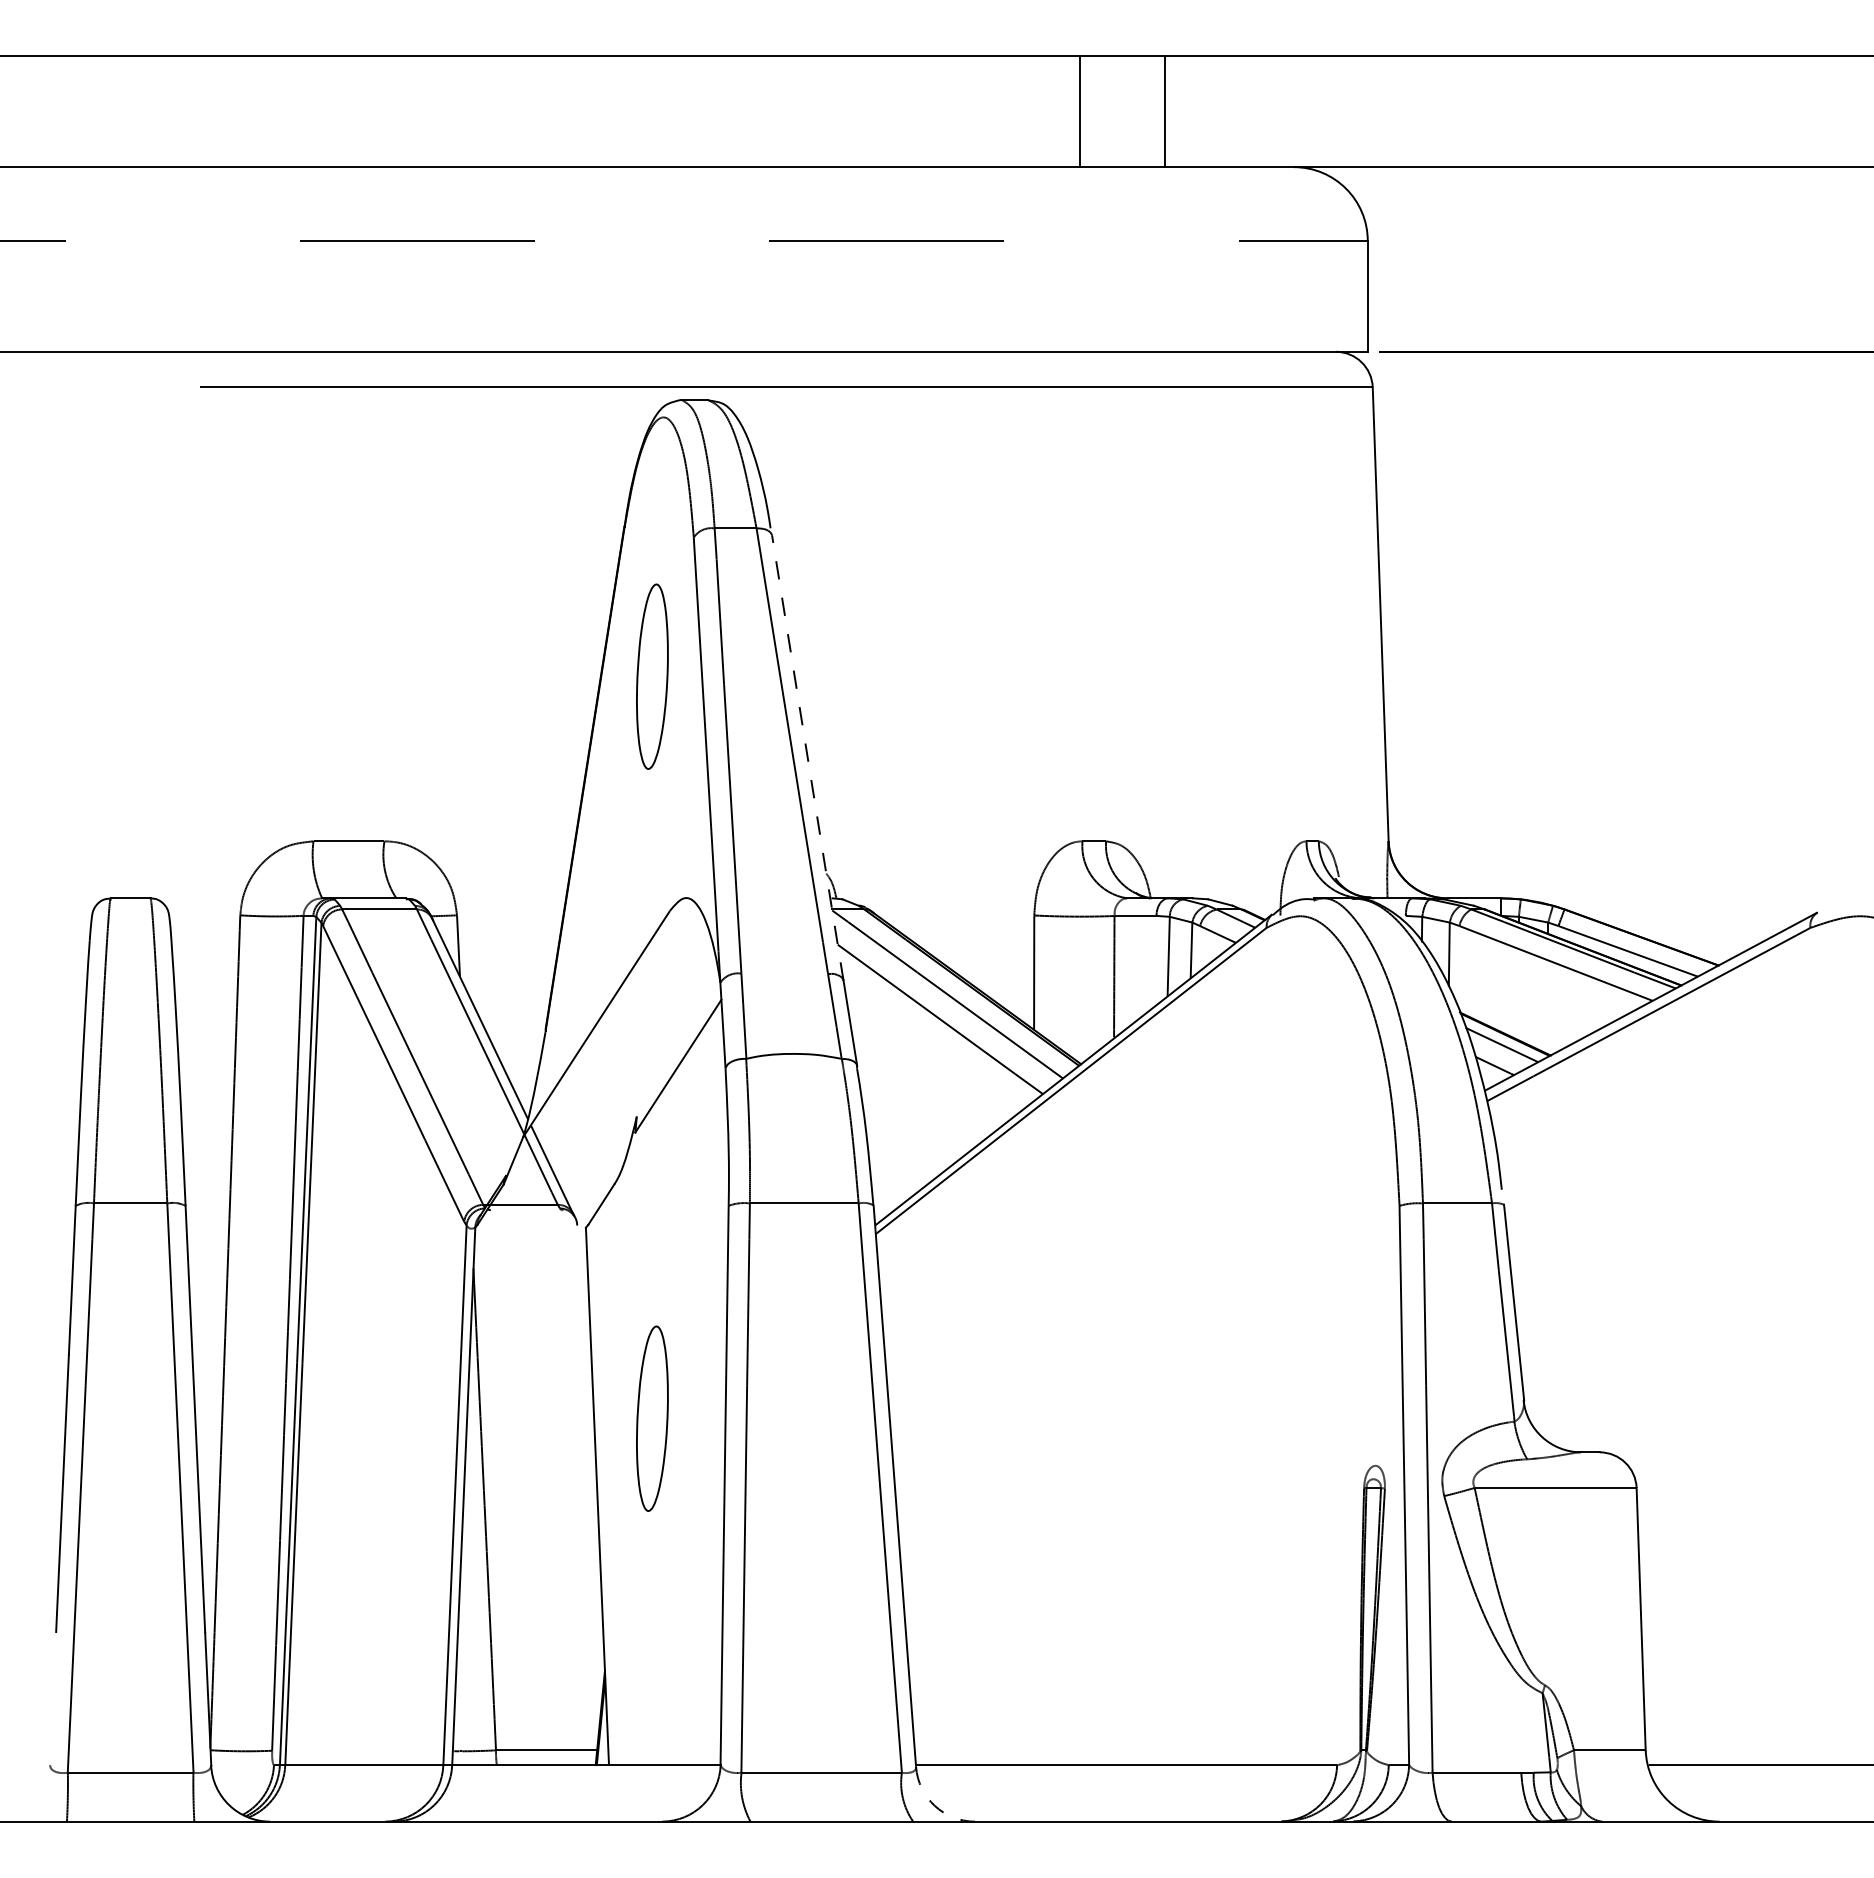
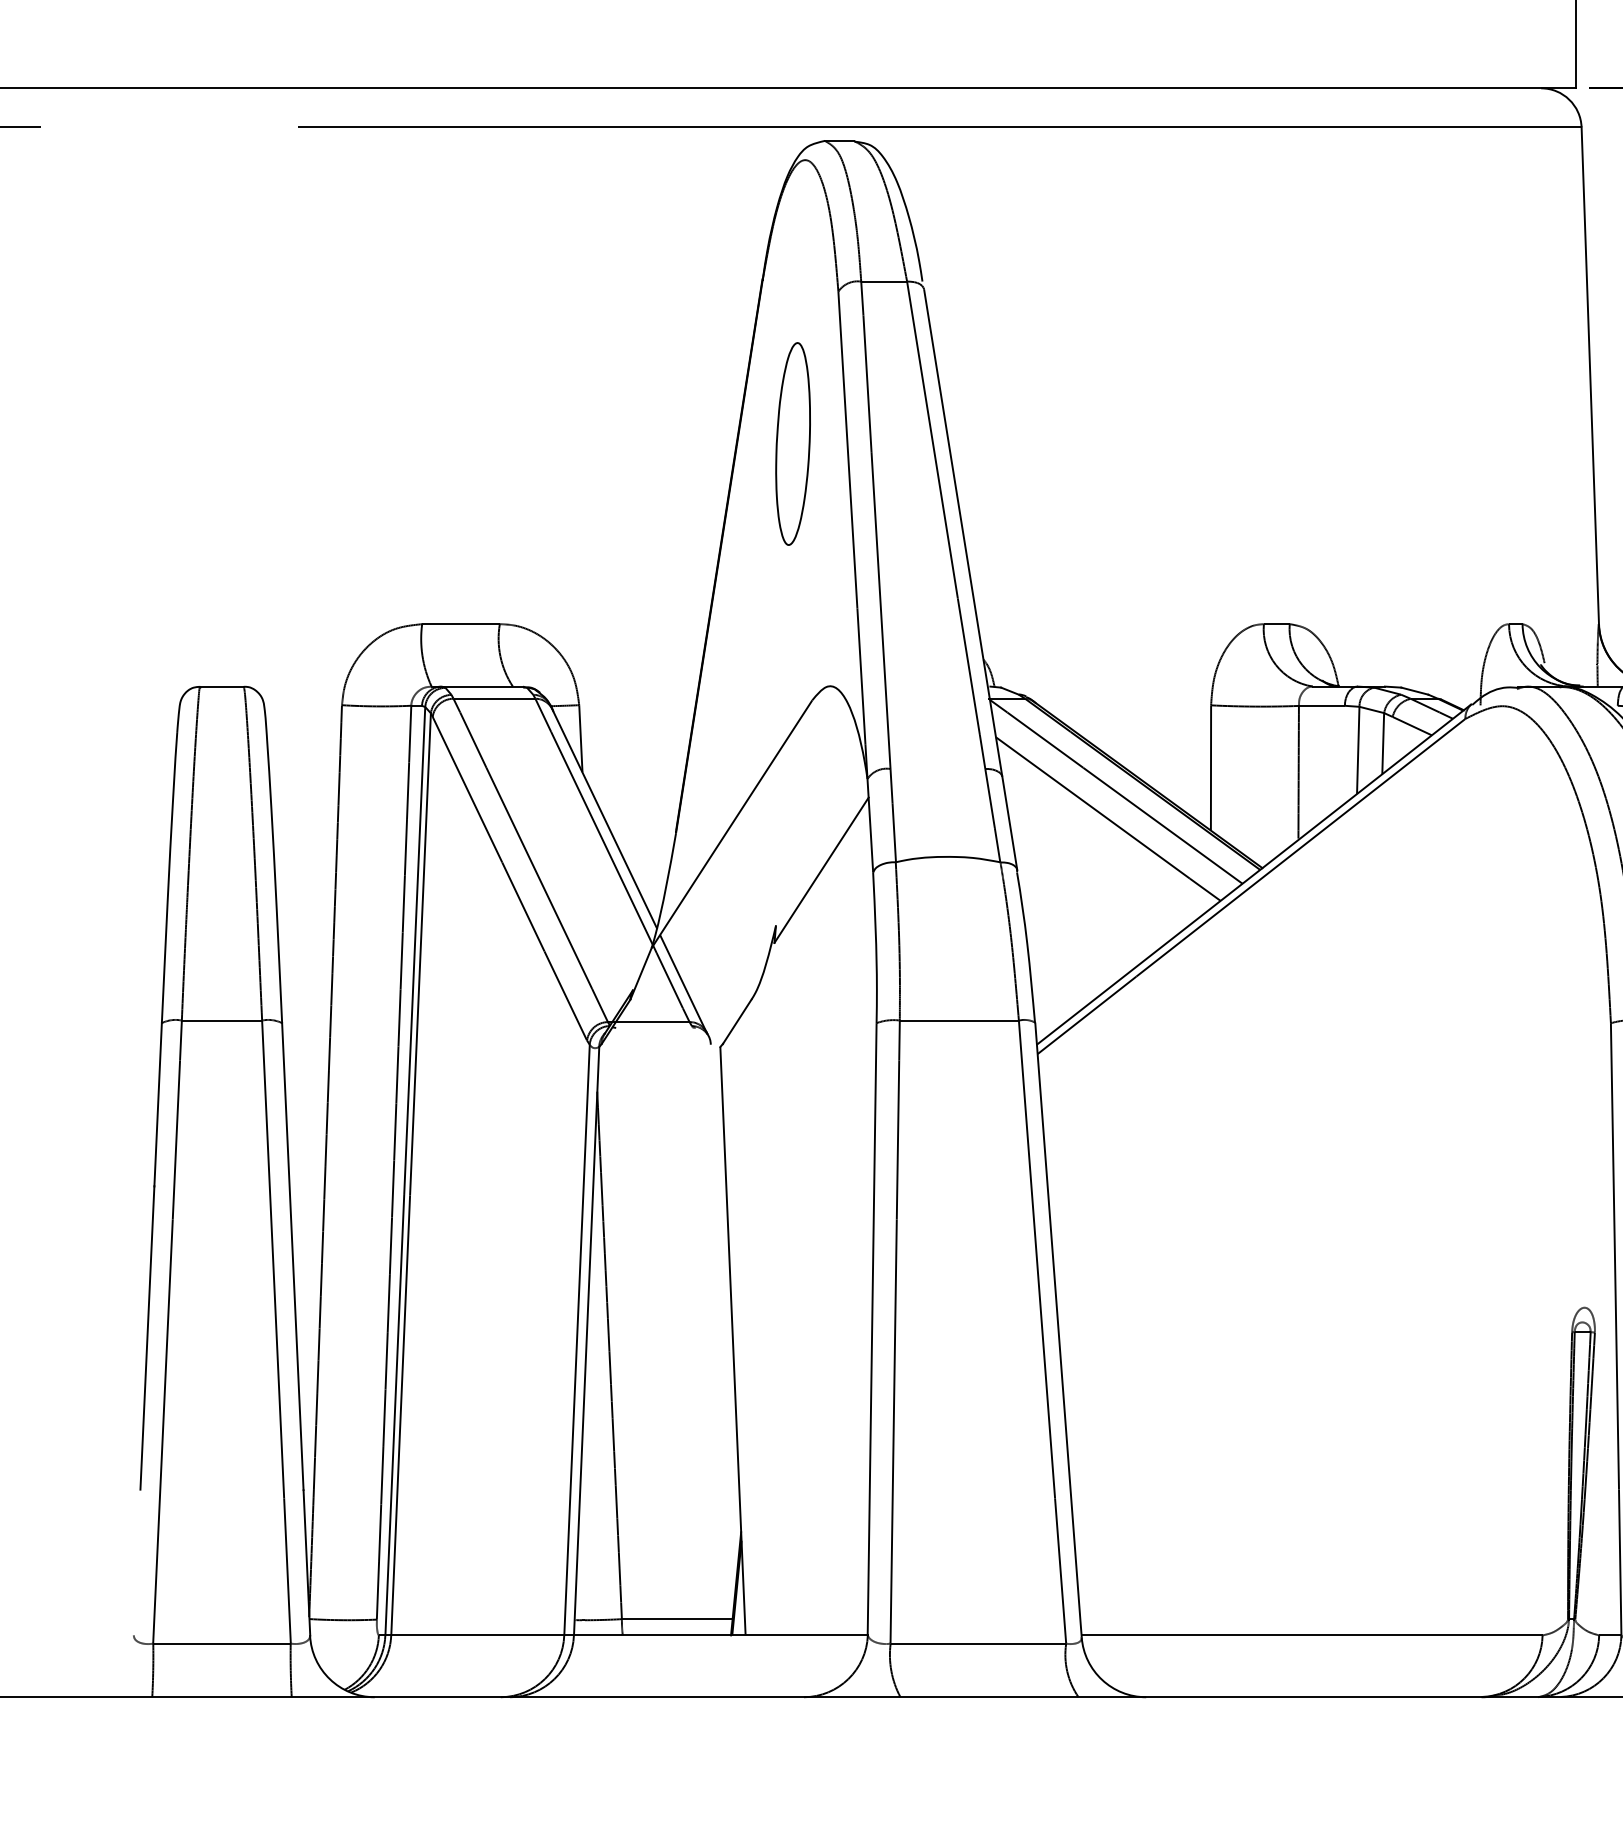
line: (807, 758) -> (962, 533), dashed -> solid
part: (652, 1418) -> (793, 1255), removed
arc: (934, 1805) -> (1101, 1679), dashed -> solid

